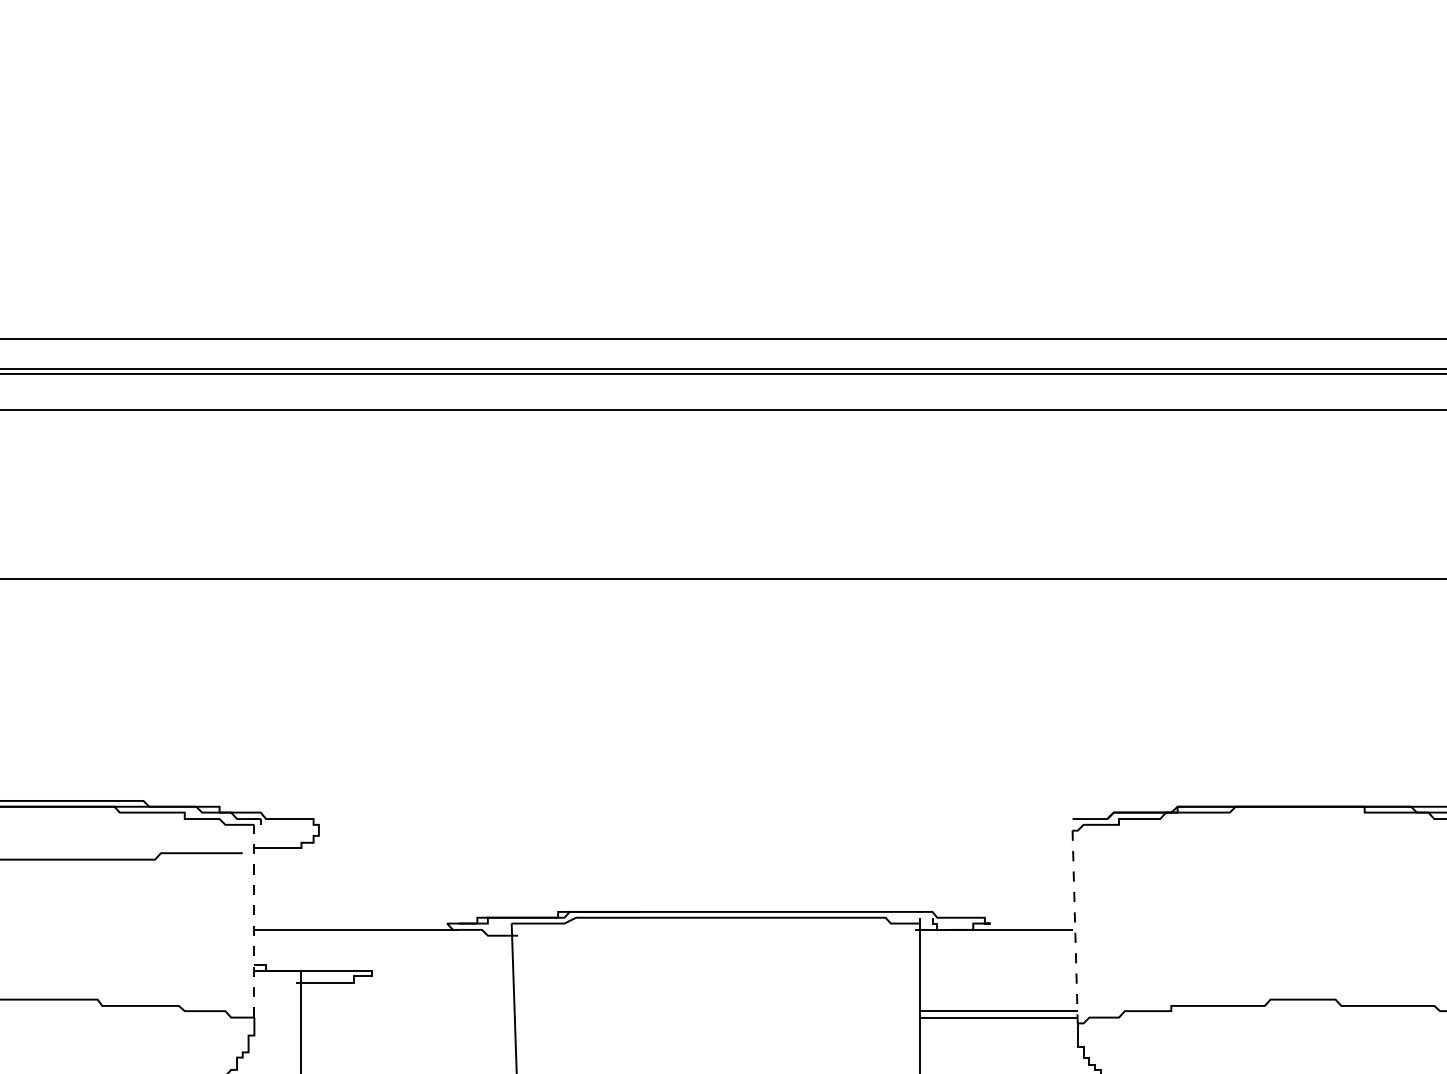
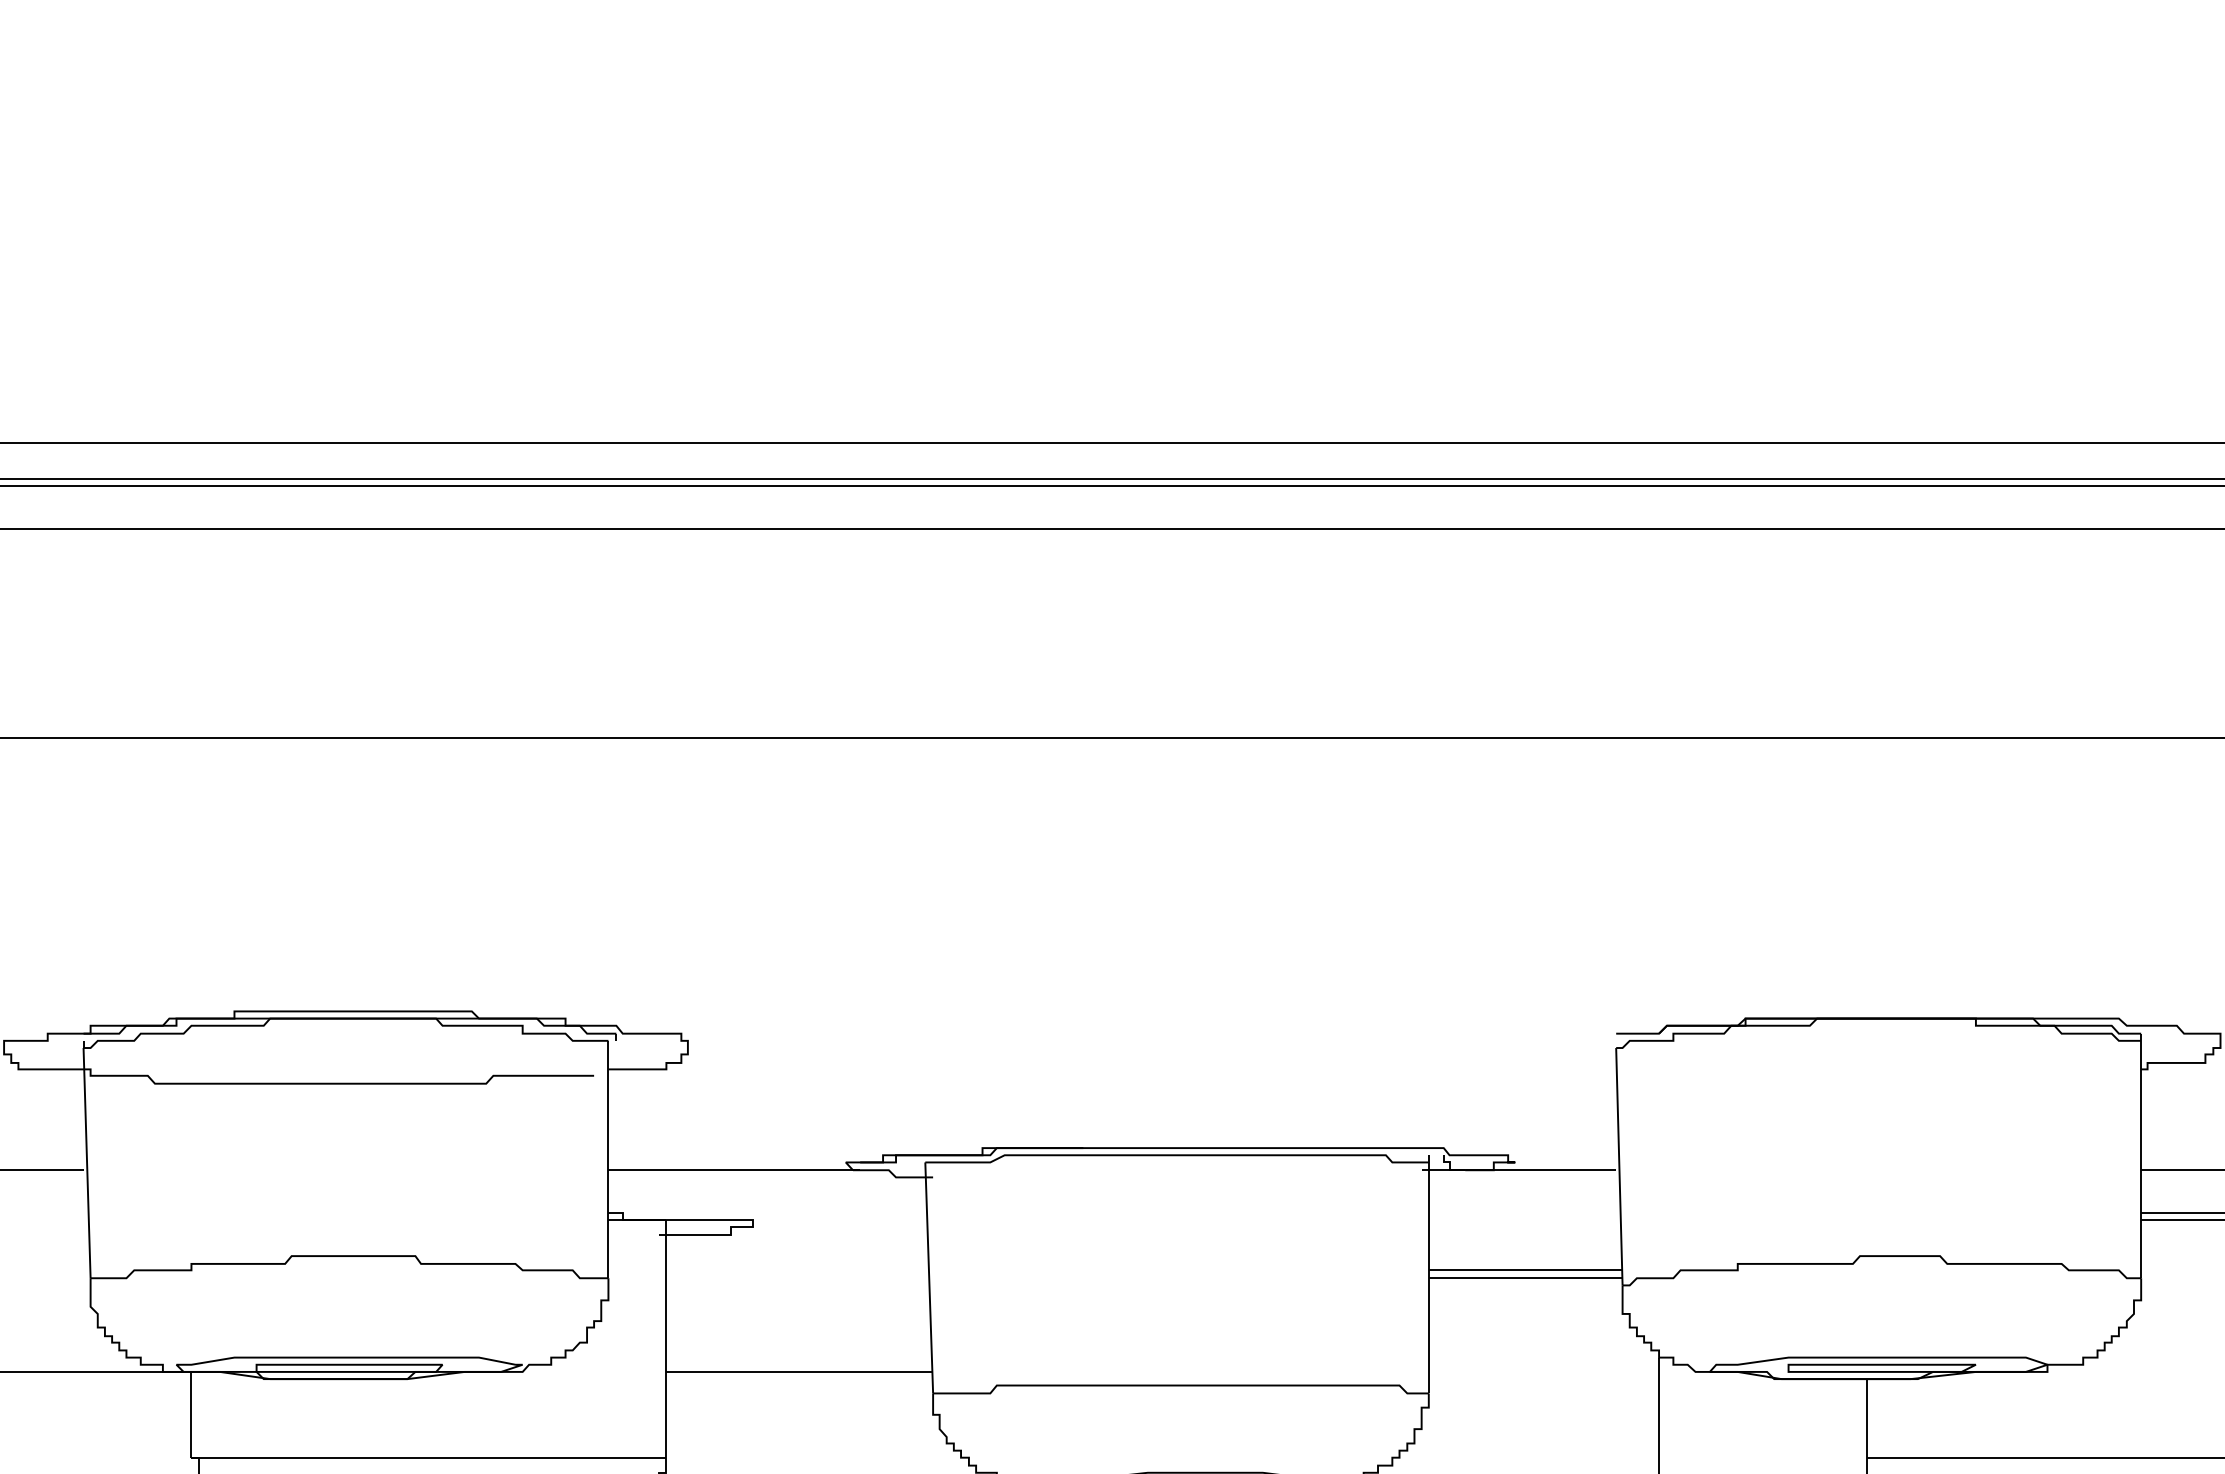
line: (254, 921) -> (608, 1159), dashed -> solid
line: (1075, 926) -> (1619, 1166), dashed -> solid

